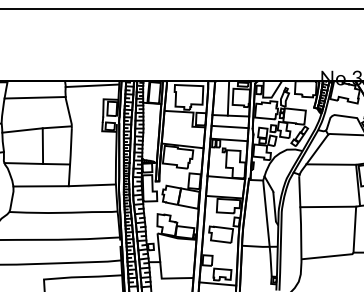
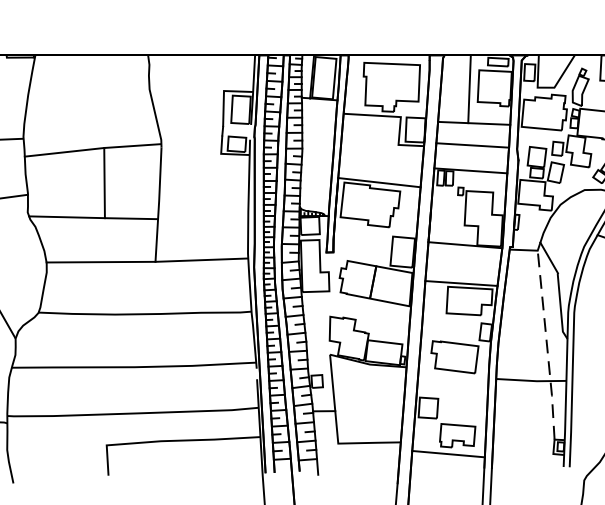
line: (92, 85) -> (202, 63), removed
line: (34, 97) -> (88, 87), removed
line: (267, 228) -> (546, 345), solid -> dashed

